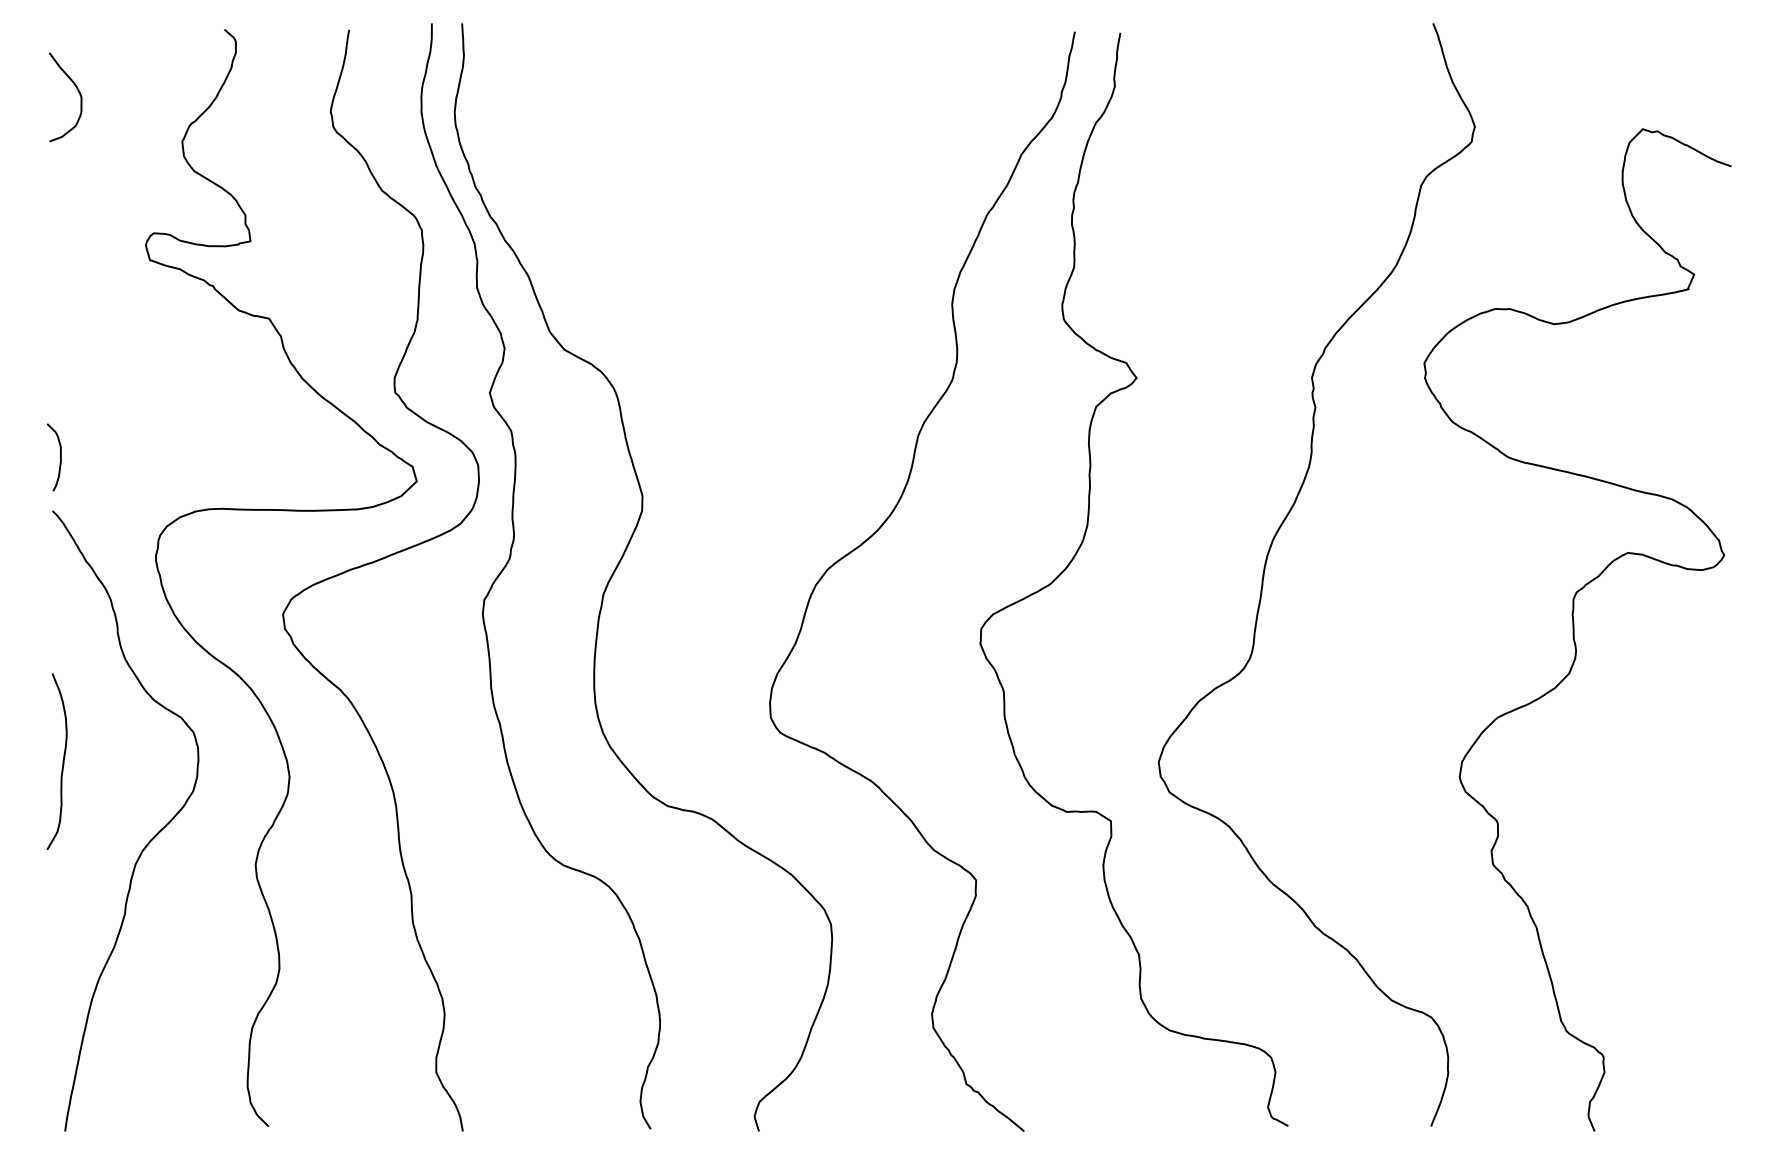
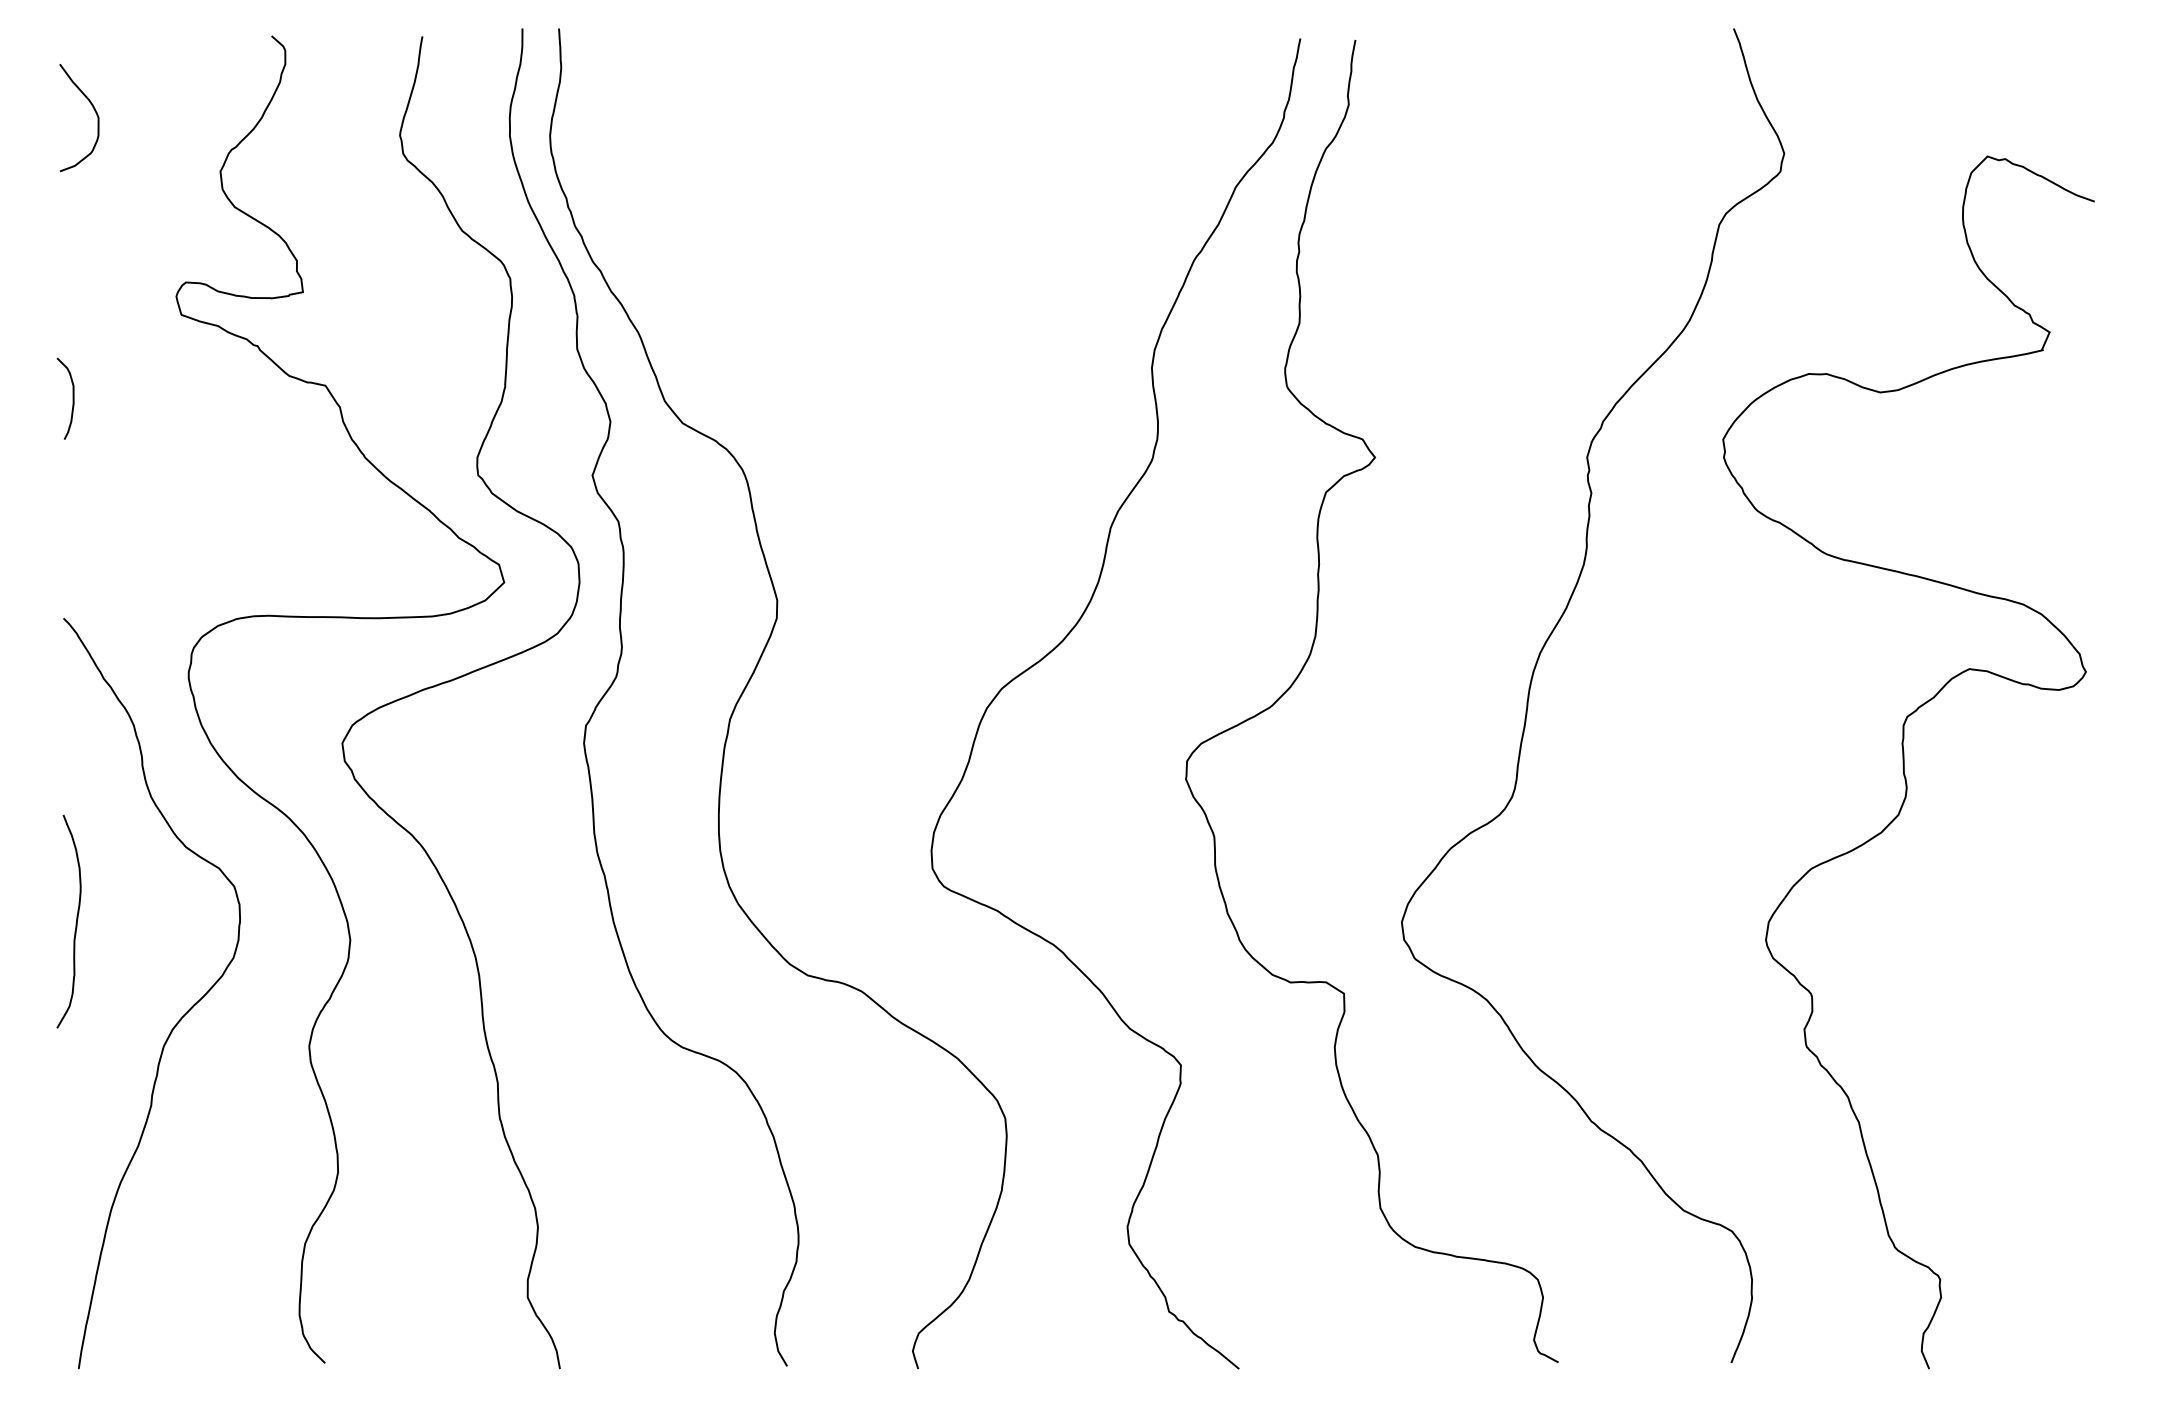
curve: (60, 457) -> (73, 398), moved

